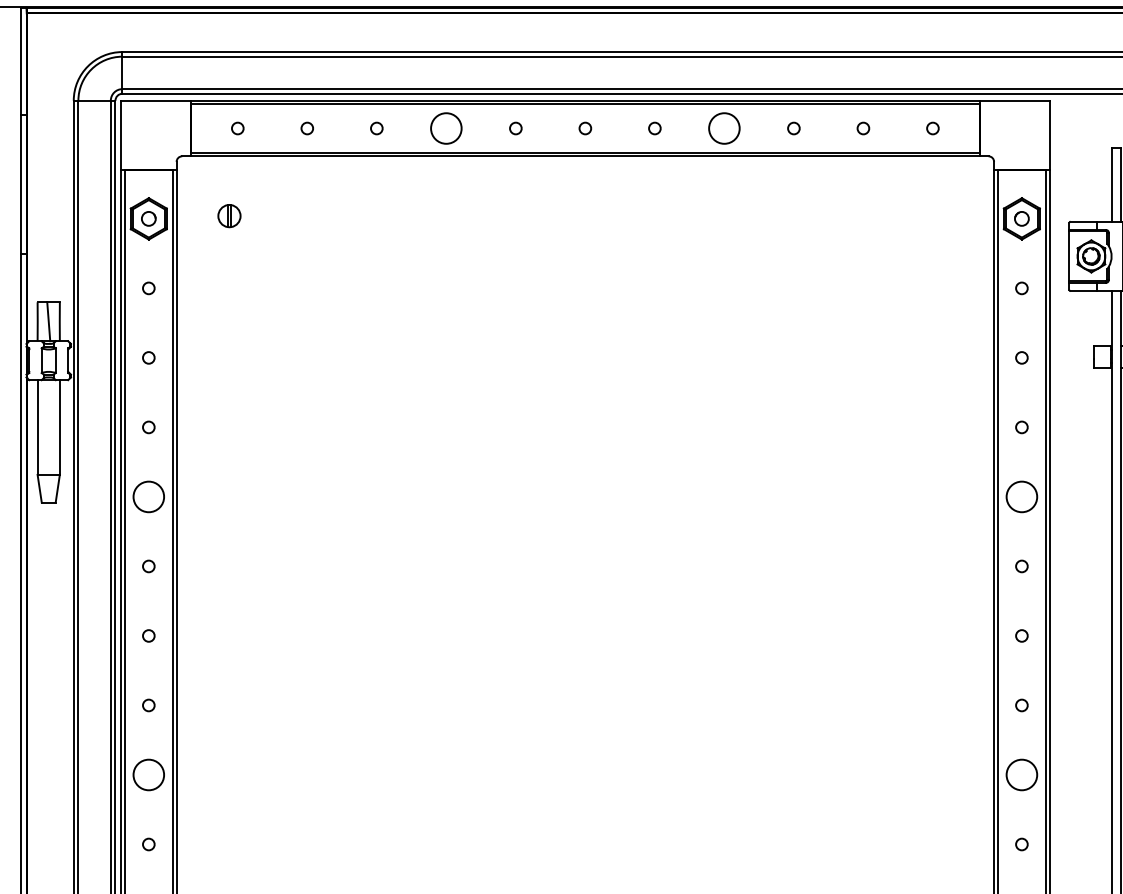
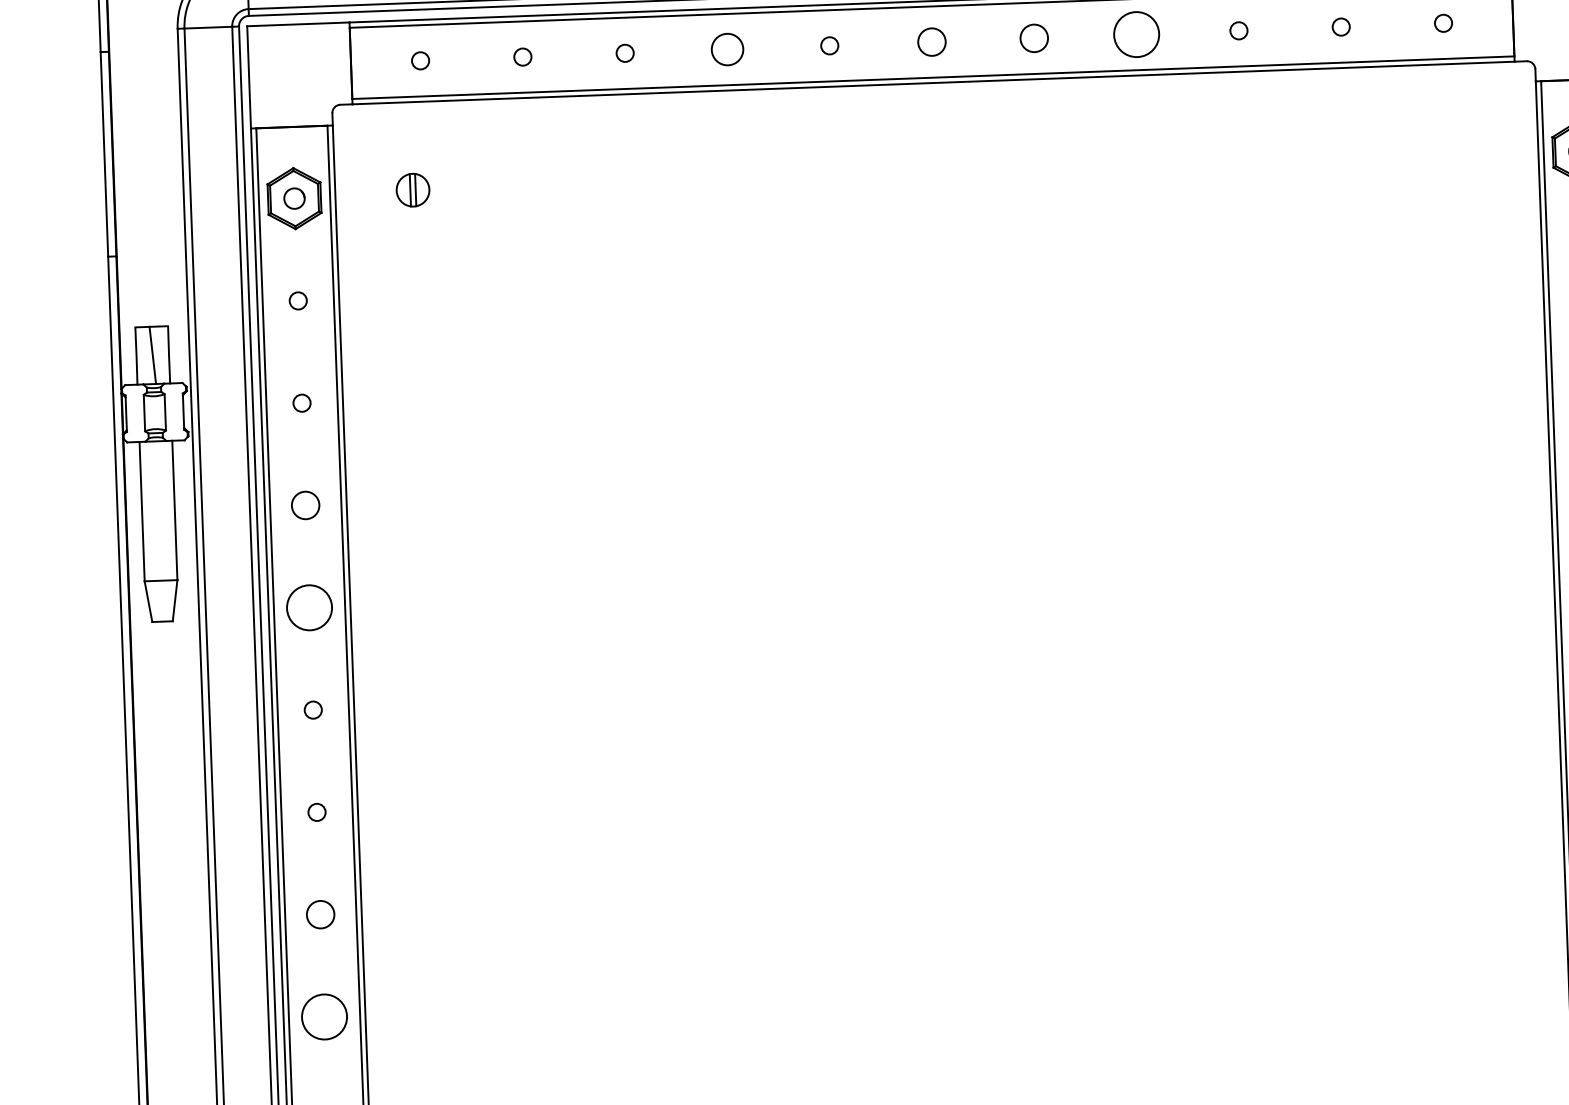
circle: (446, 128) -> (727, 49), size x0.7
circle: (585, 128) -> (932, 42), size x1.6
circle: (654, 128) -> (1033, 38), size x1.6
circle: (148, 427) -> (305, 505), size x1.6
circle: (148, 705) -> (320, 914), size x1.6

